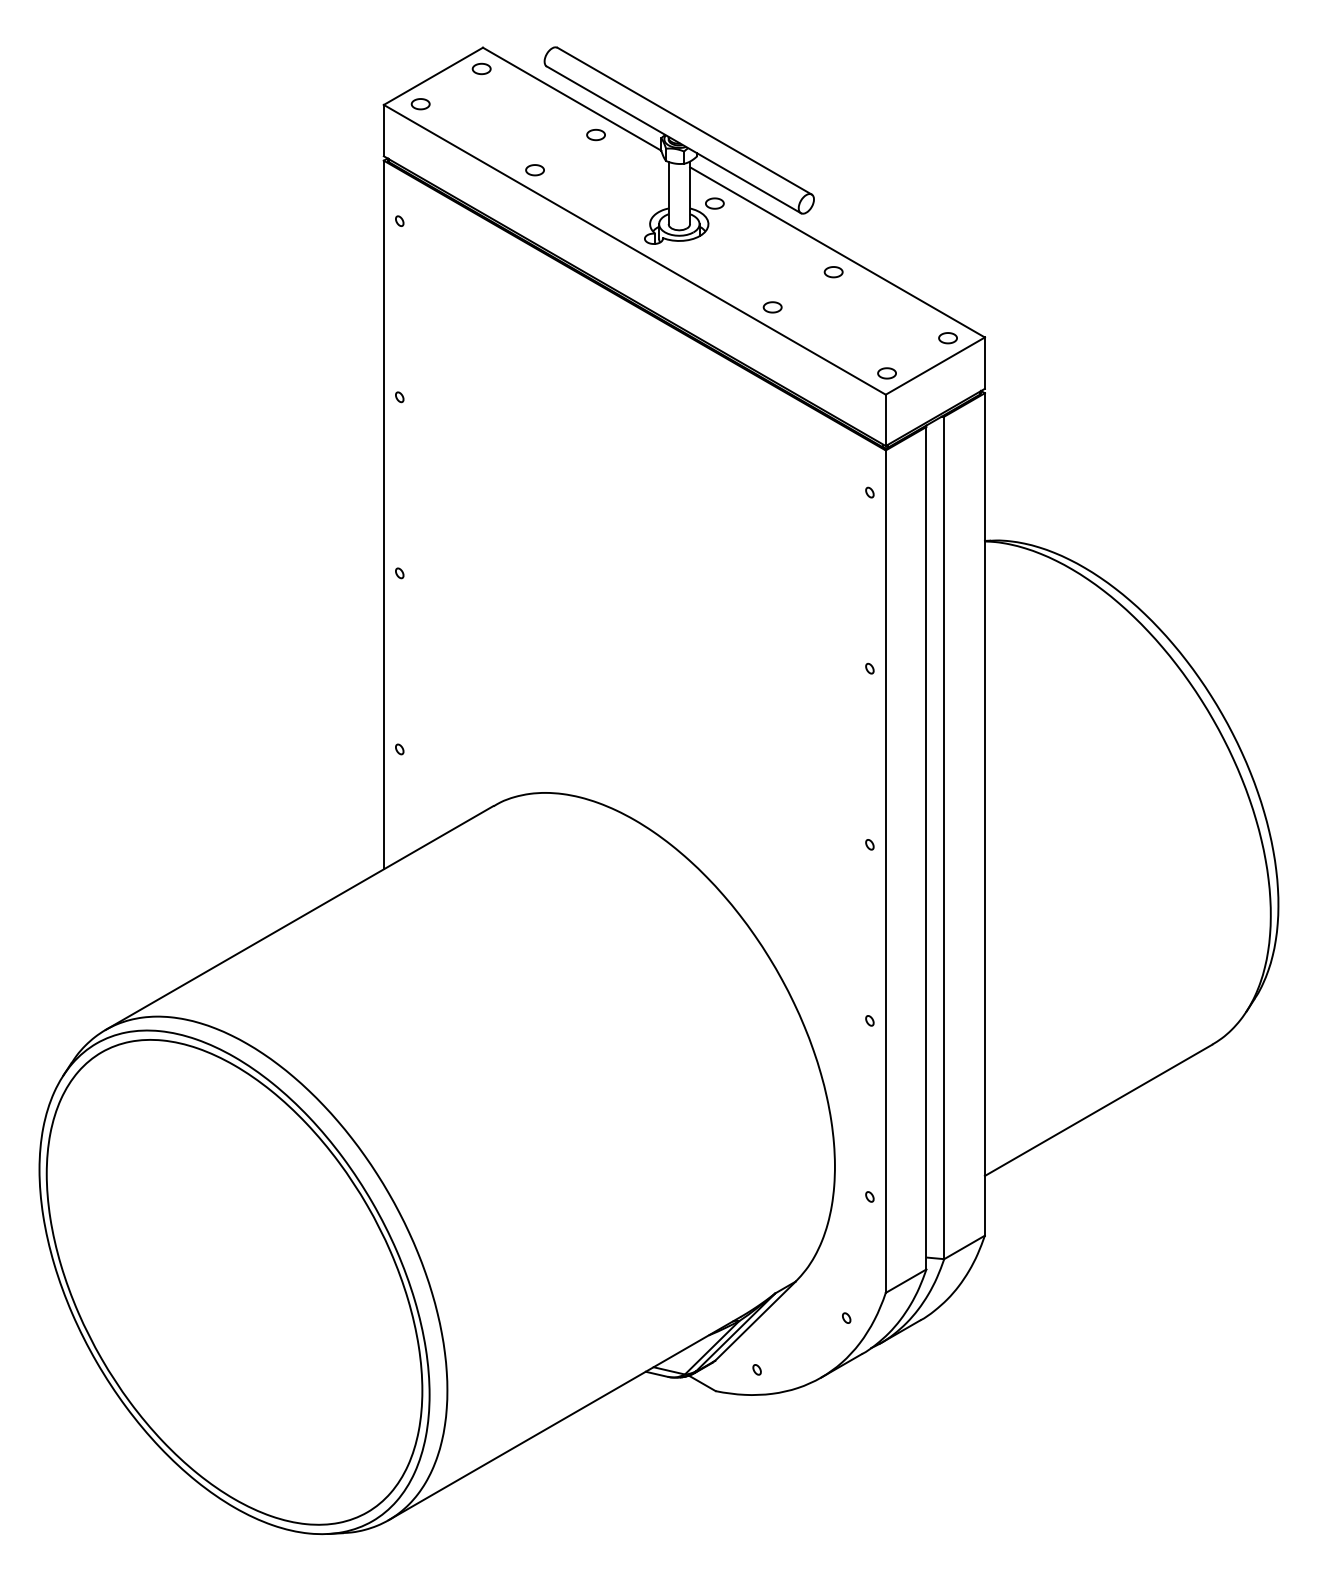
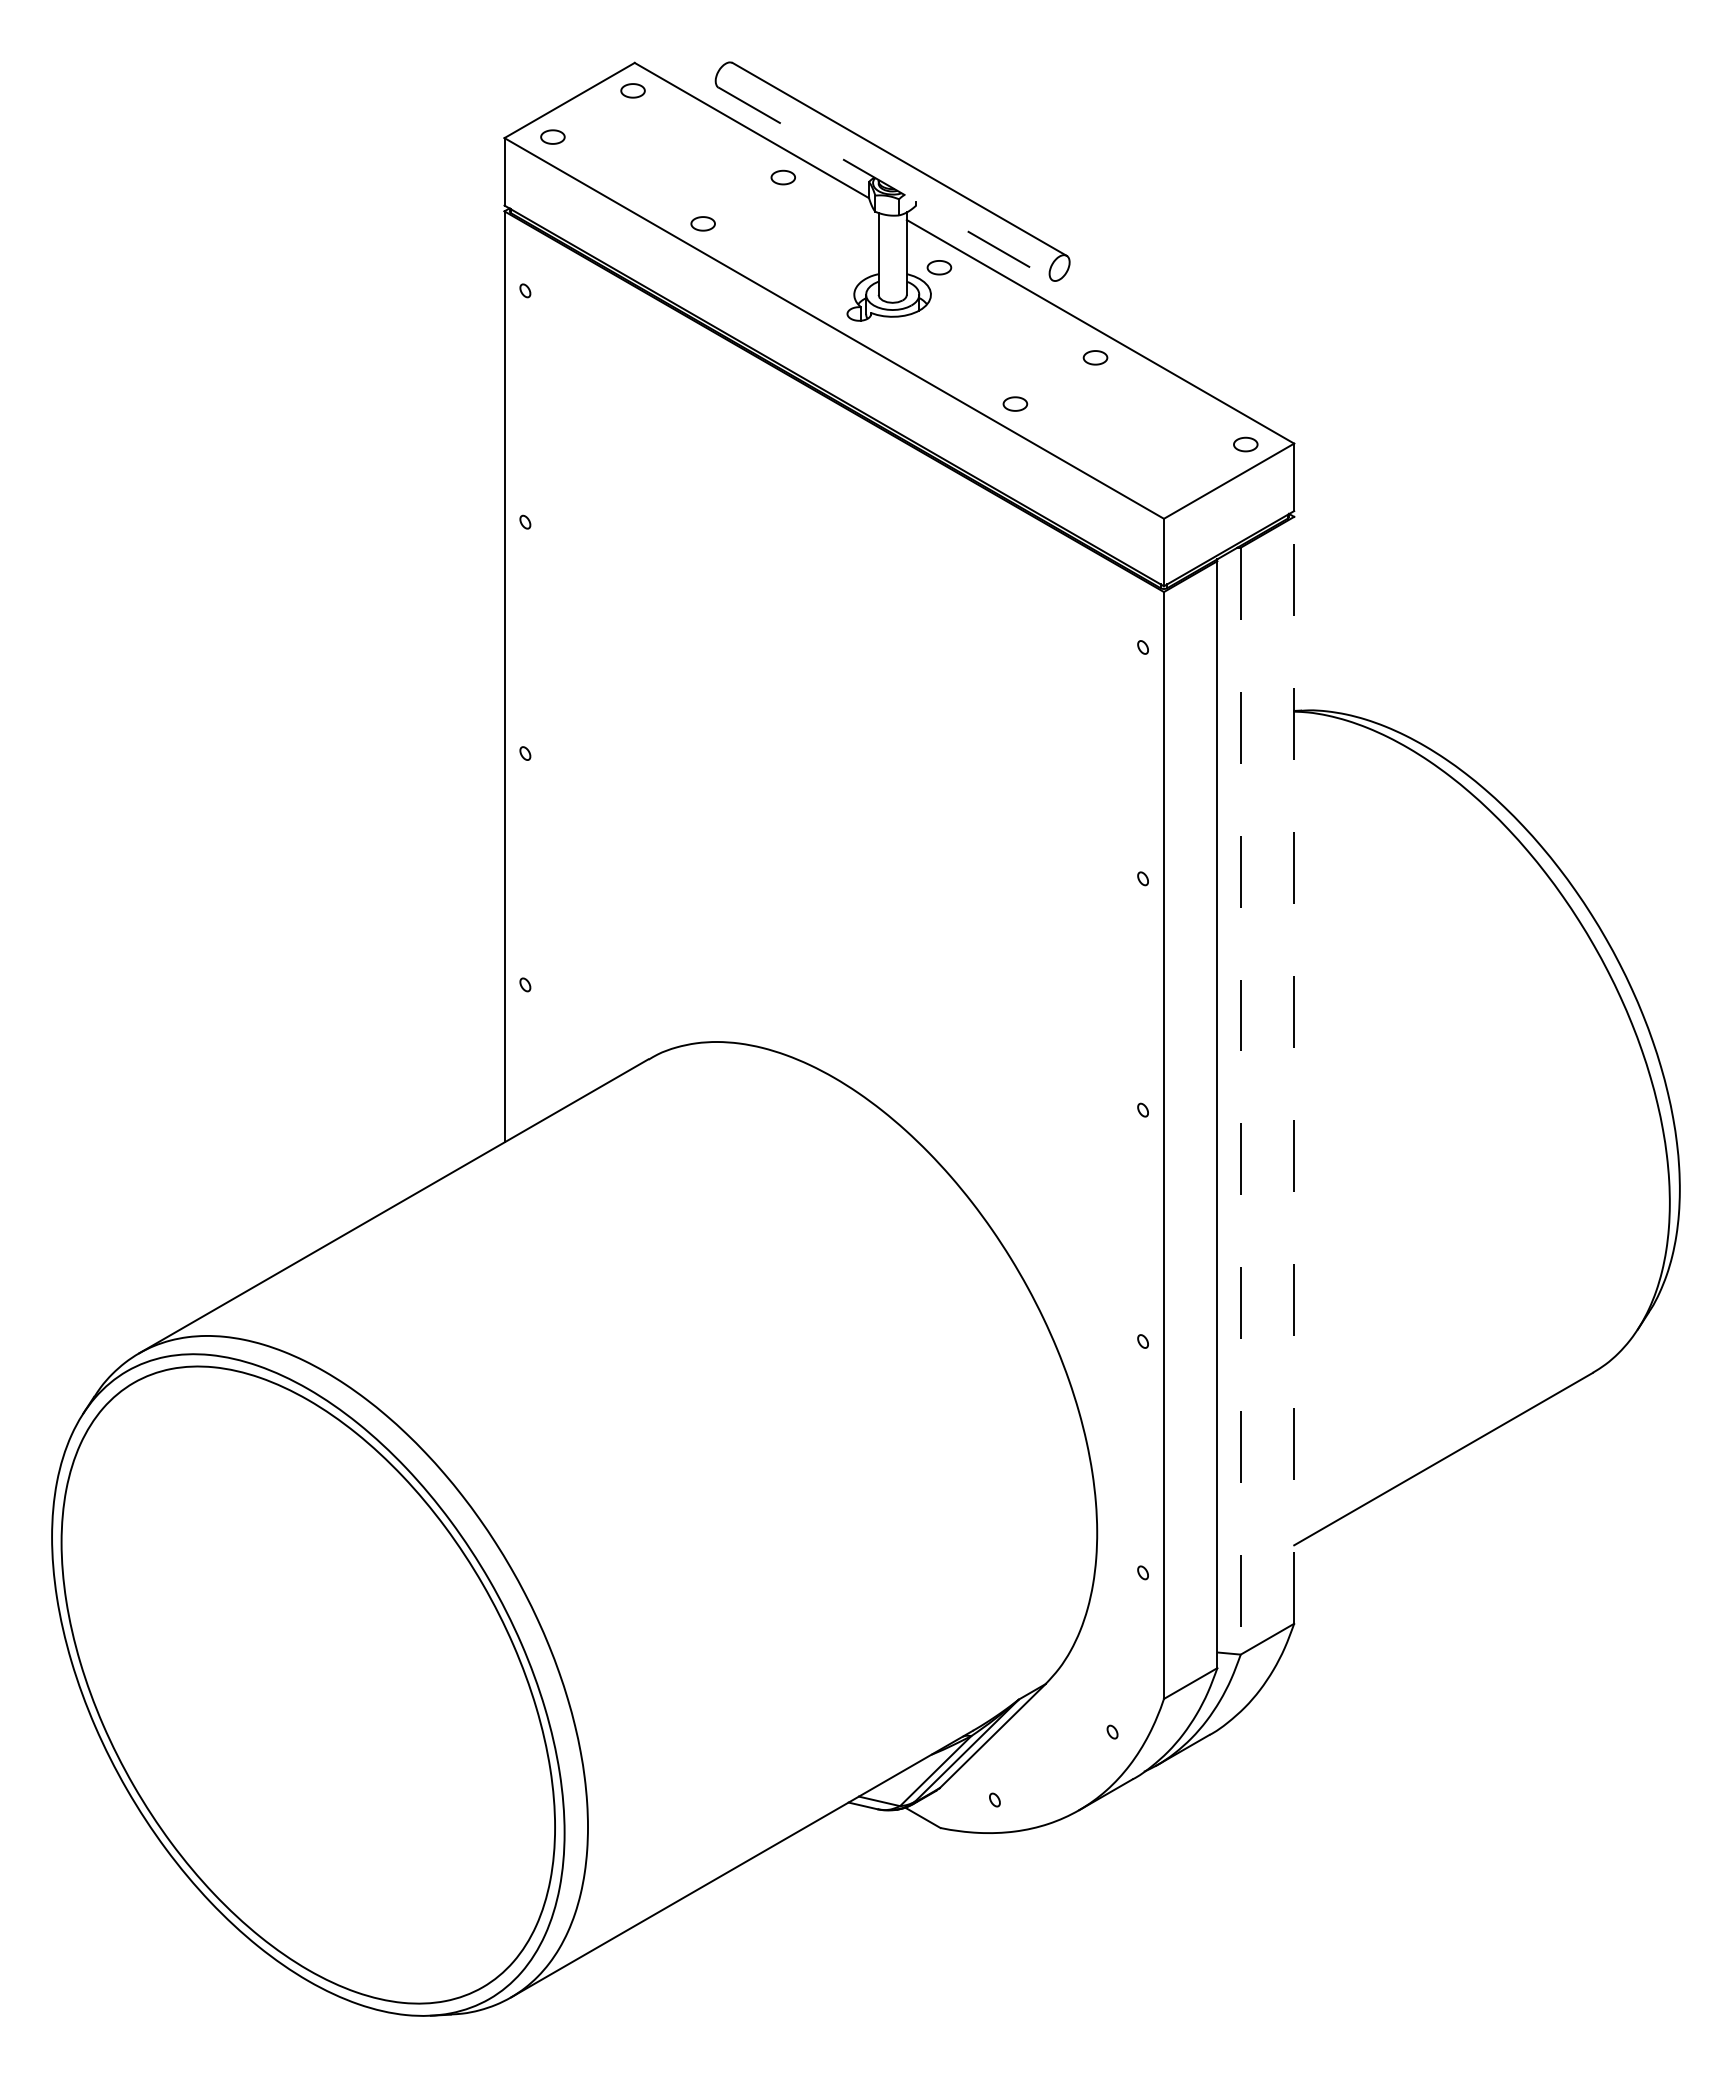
line: (674, 140) -> (886, 184), solid -> dashed
part: (886, 373) -> (1165, 490), removed
line: (985, 813) -> (1294, 1069), solid -> dashed
line: (944, 838) -> (1240, 1101), solid -> dashed

